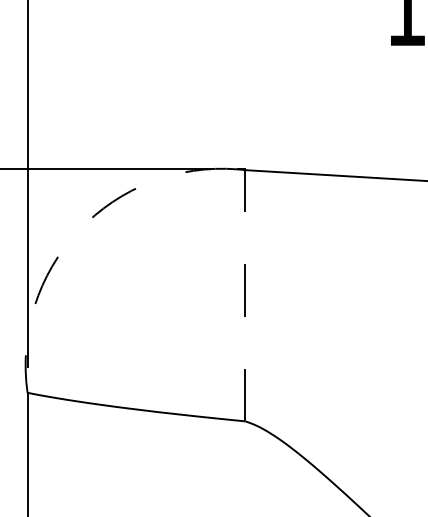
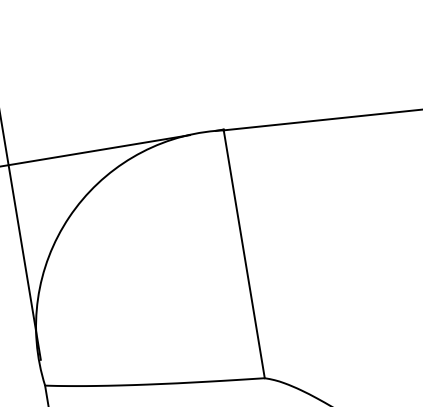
arc: (78, 230) -> (68, 217), dashed -> solid
line: (245, 295) -> (244, 254), dashed -> solid

